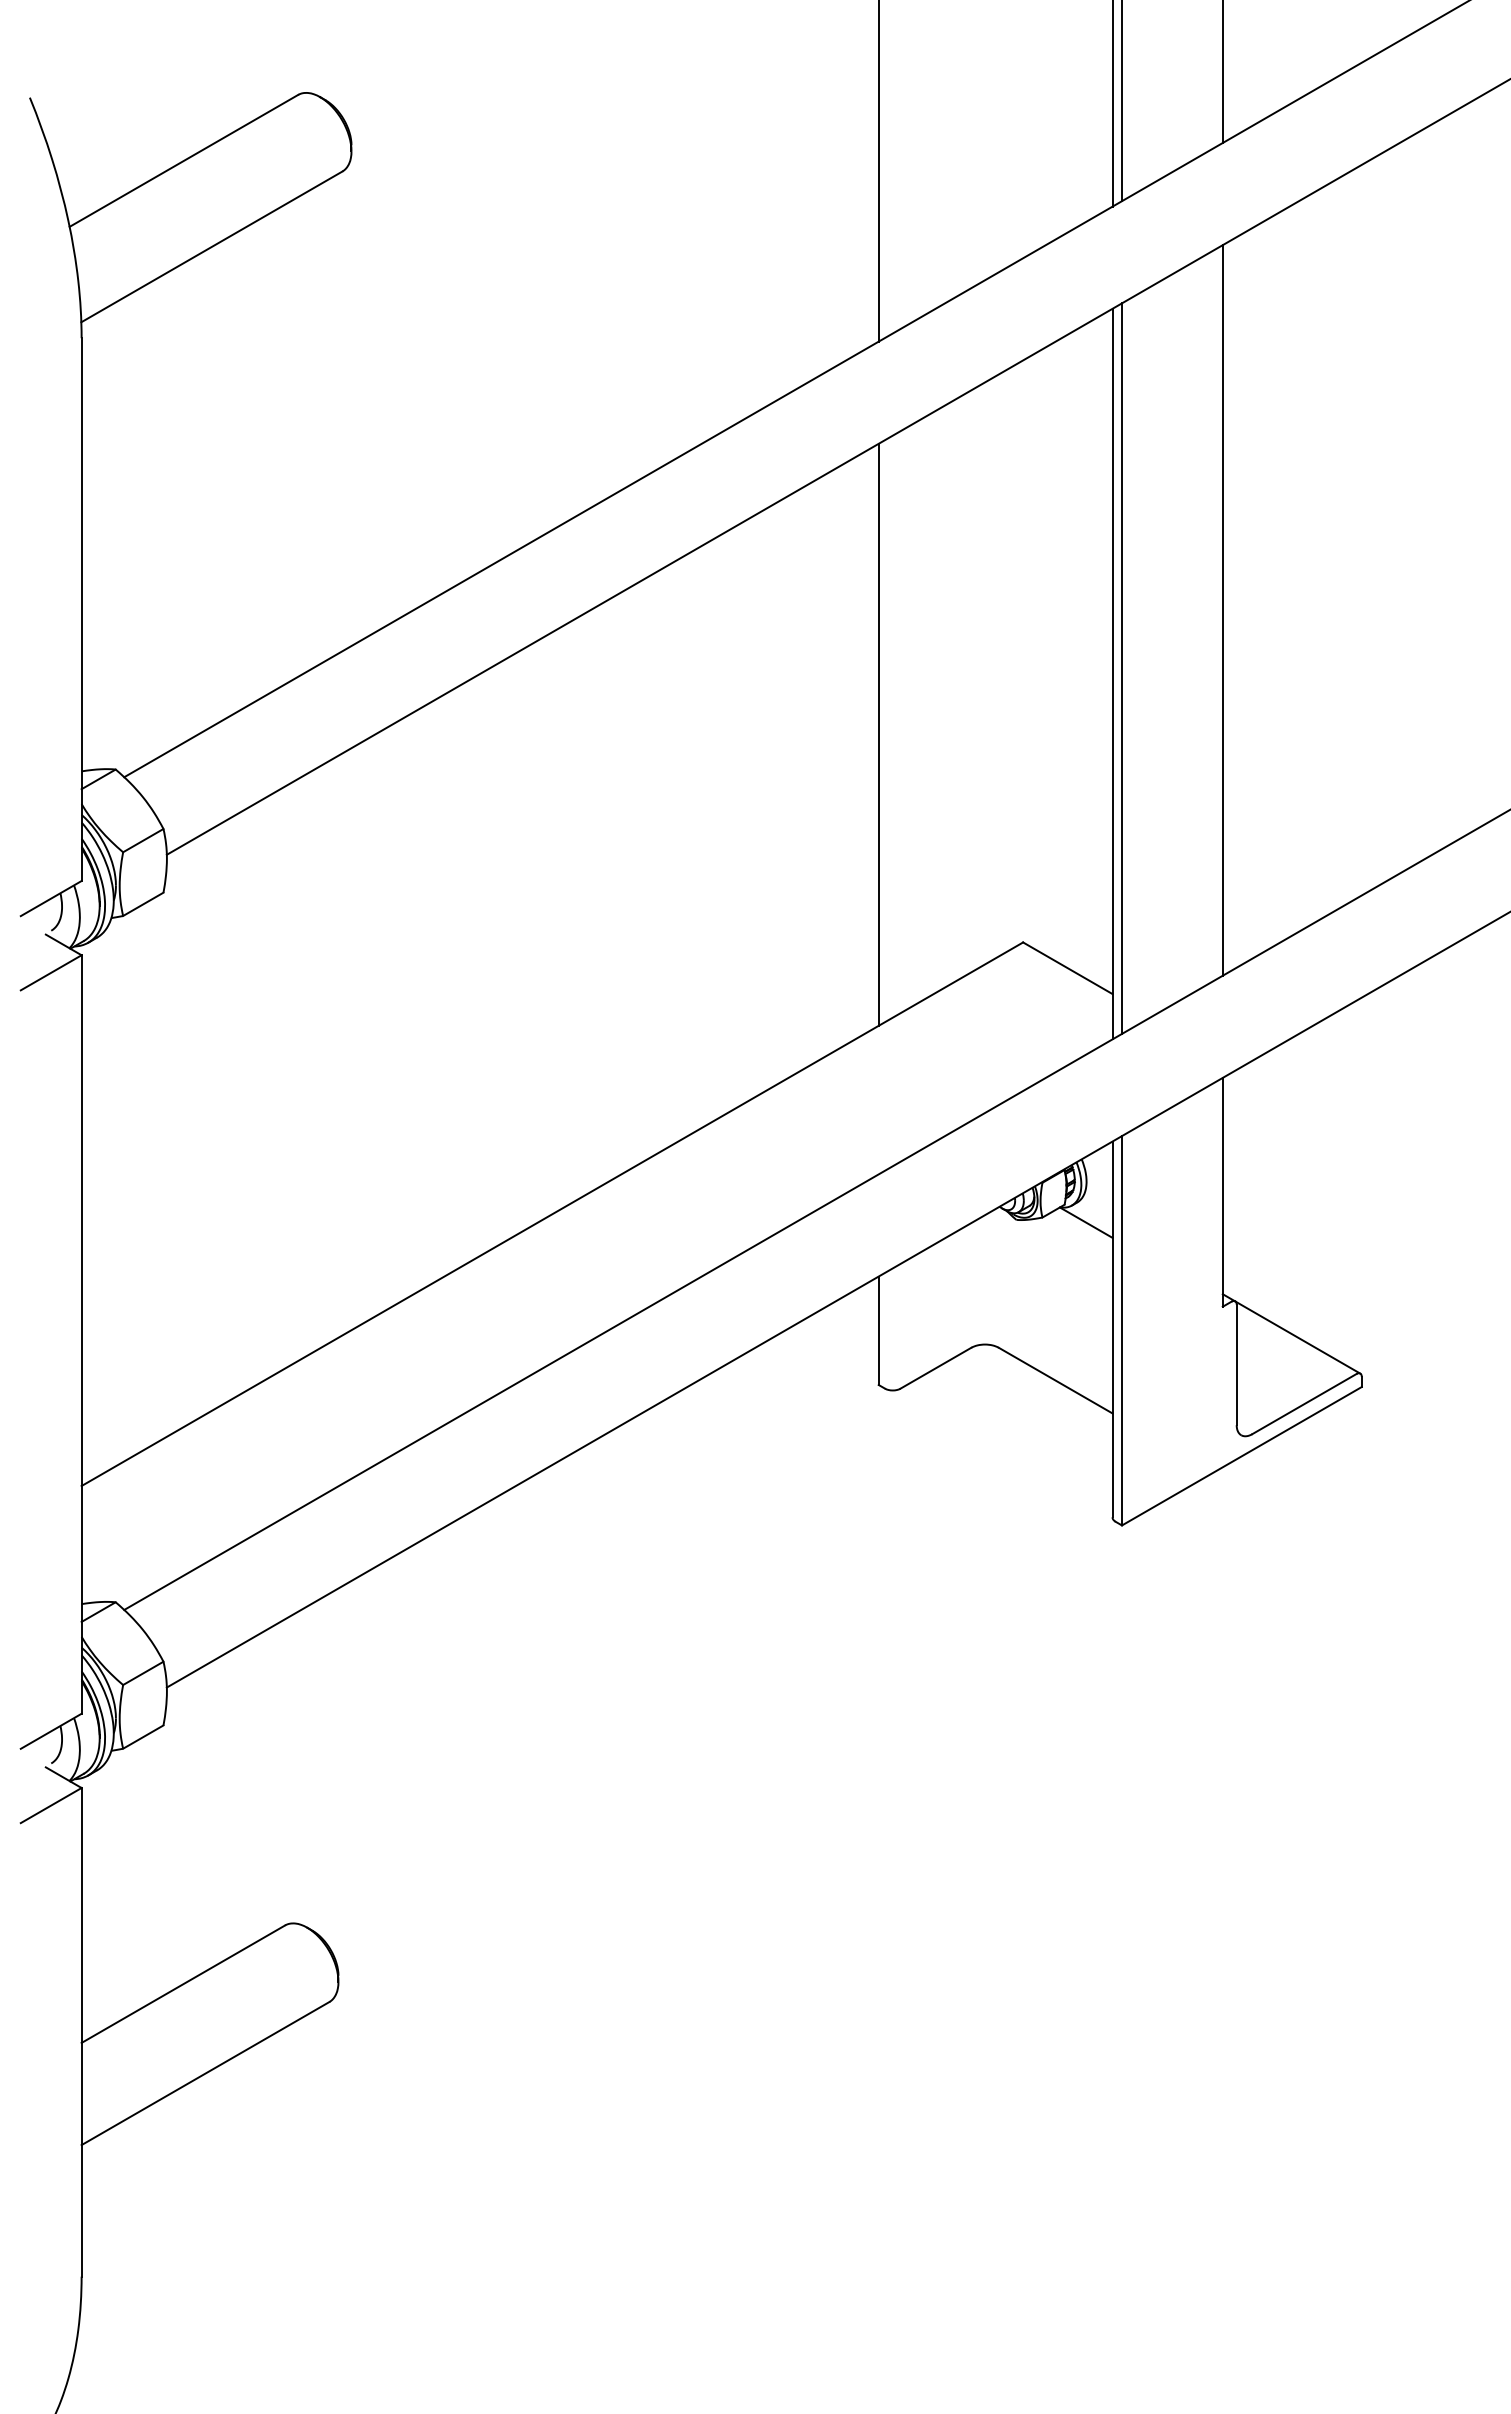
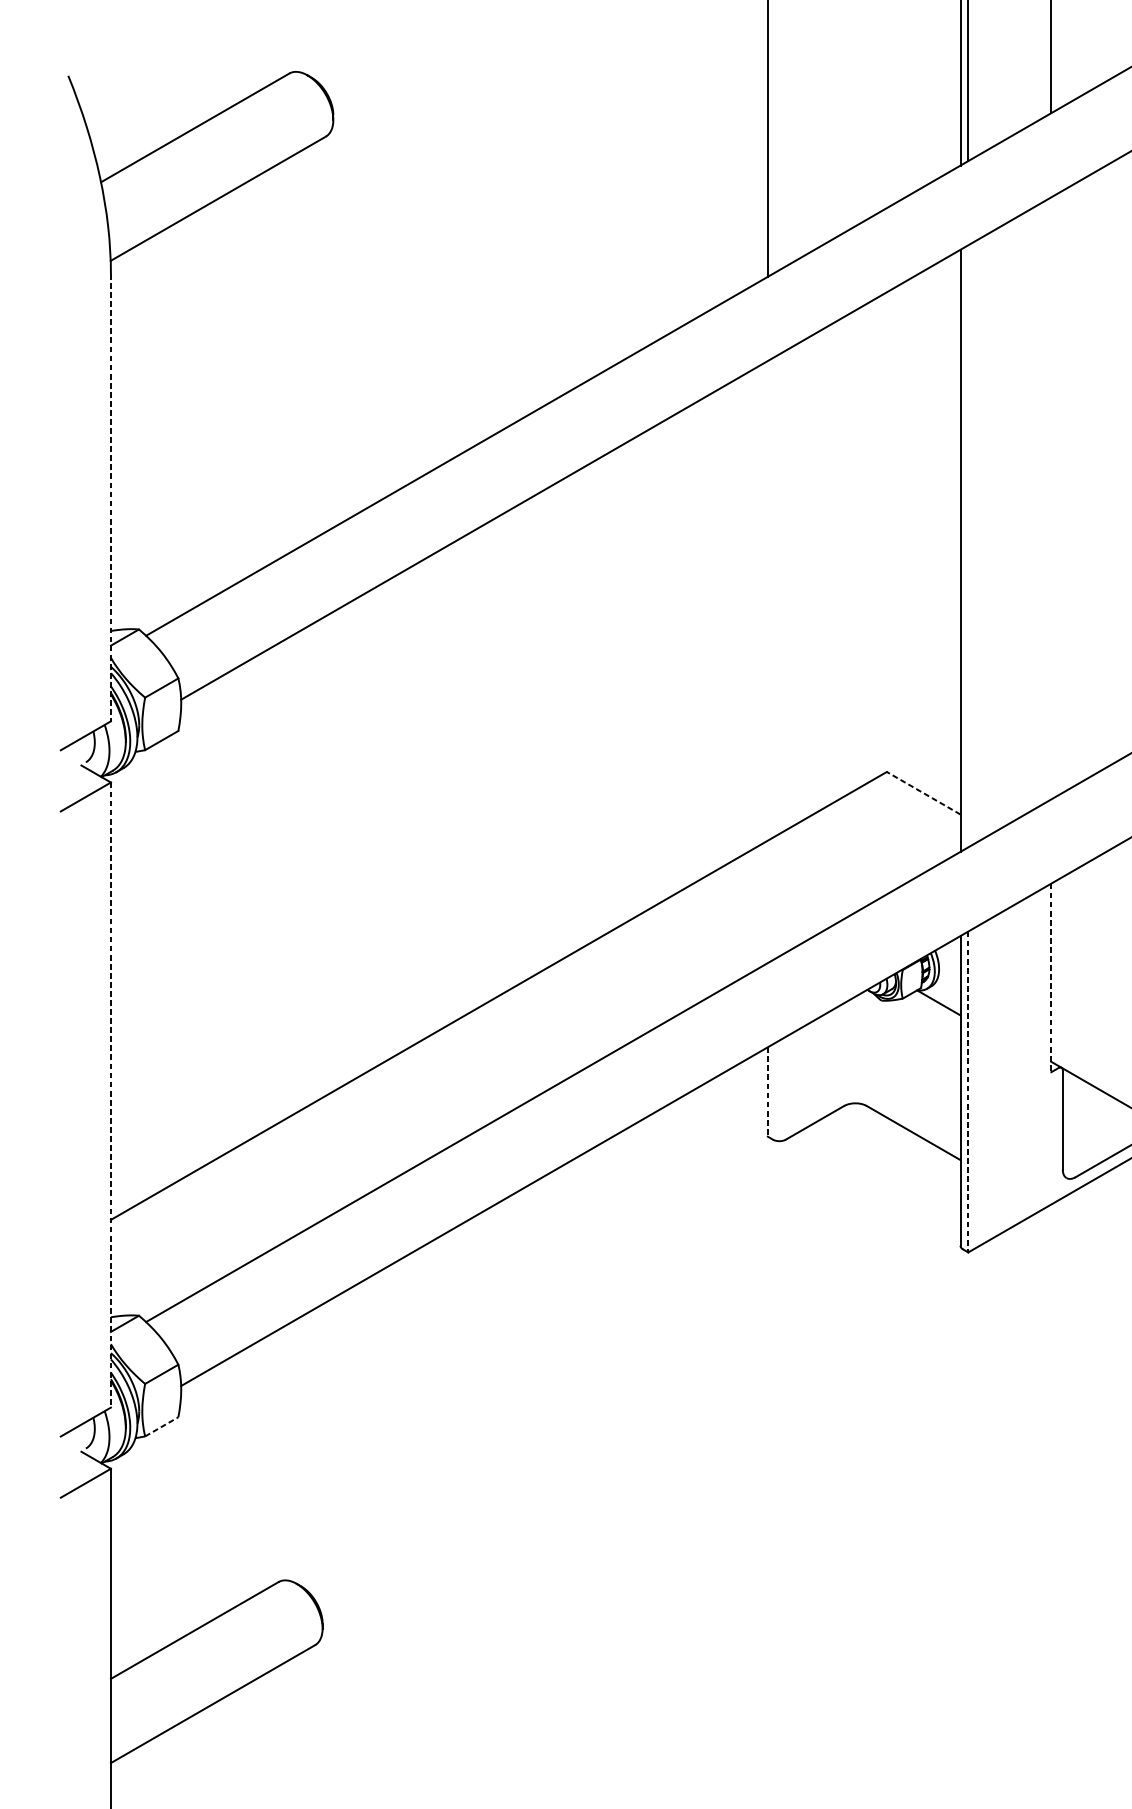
line: (81, 610) -> (110, 498), solid -> dashed
line: (1222, 610) -> (1051, 498), removed
line: (1122, 668) -> (968, 546), removed
line: (878, 734) -> (767, 600), removed
line: (1067, 968) -> (923, 793), solid -> dashed
line: (1222, 1192) -> (1051, 978), solid -> dashed
line: (1122, 1330) -> (968, 1091), solid -> dashed
line: (878, 1331) -> (767, 1092), solid -> dashed
line: (81, 1335) -> (110, 1095), solid -> dashed
line: (143, 1736) -> (161, 1426), solid -> dashed

